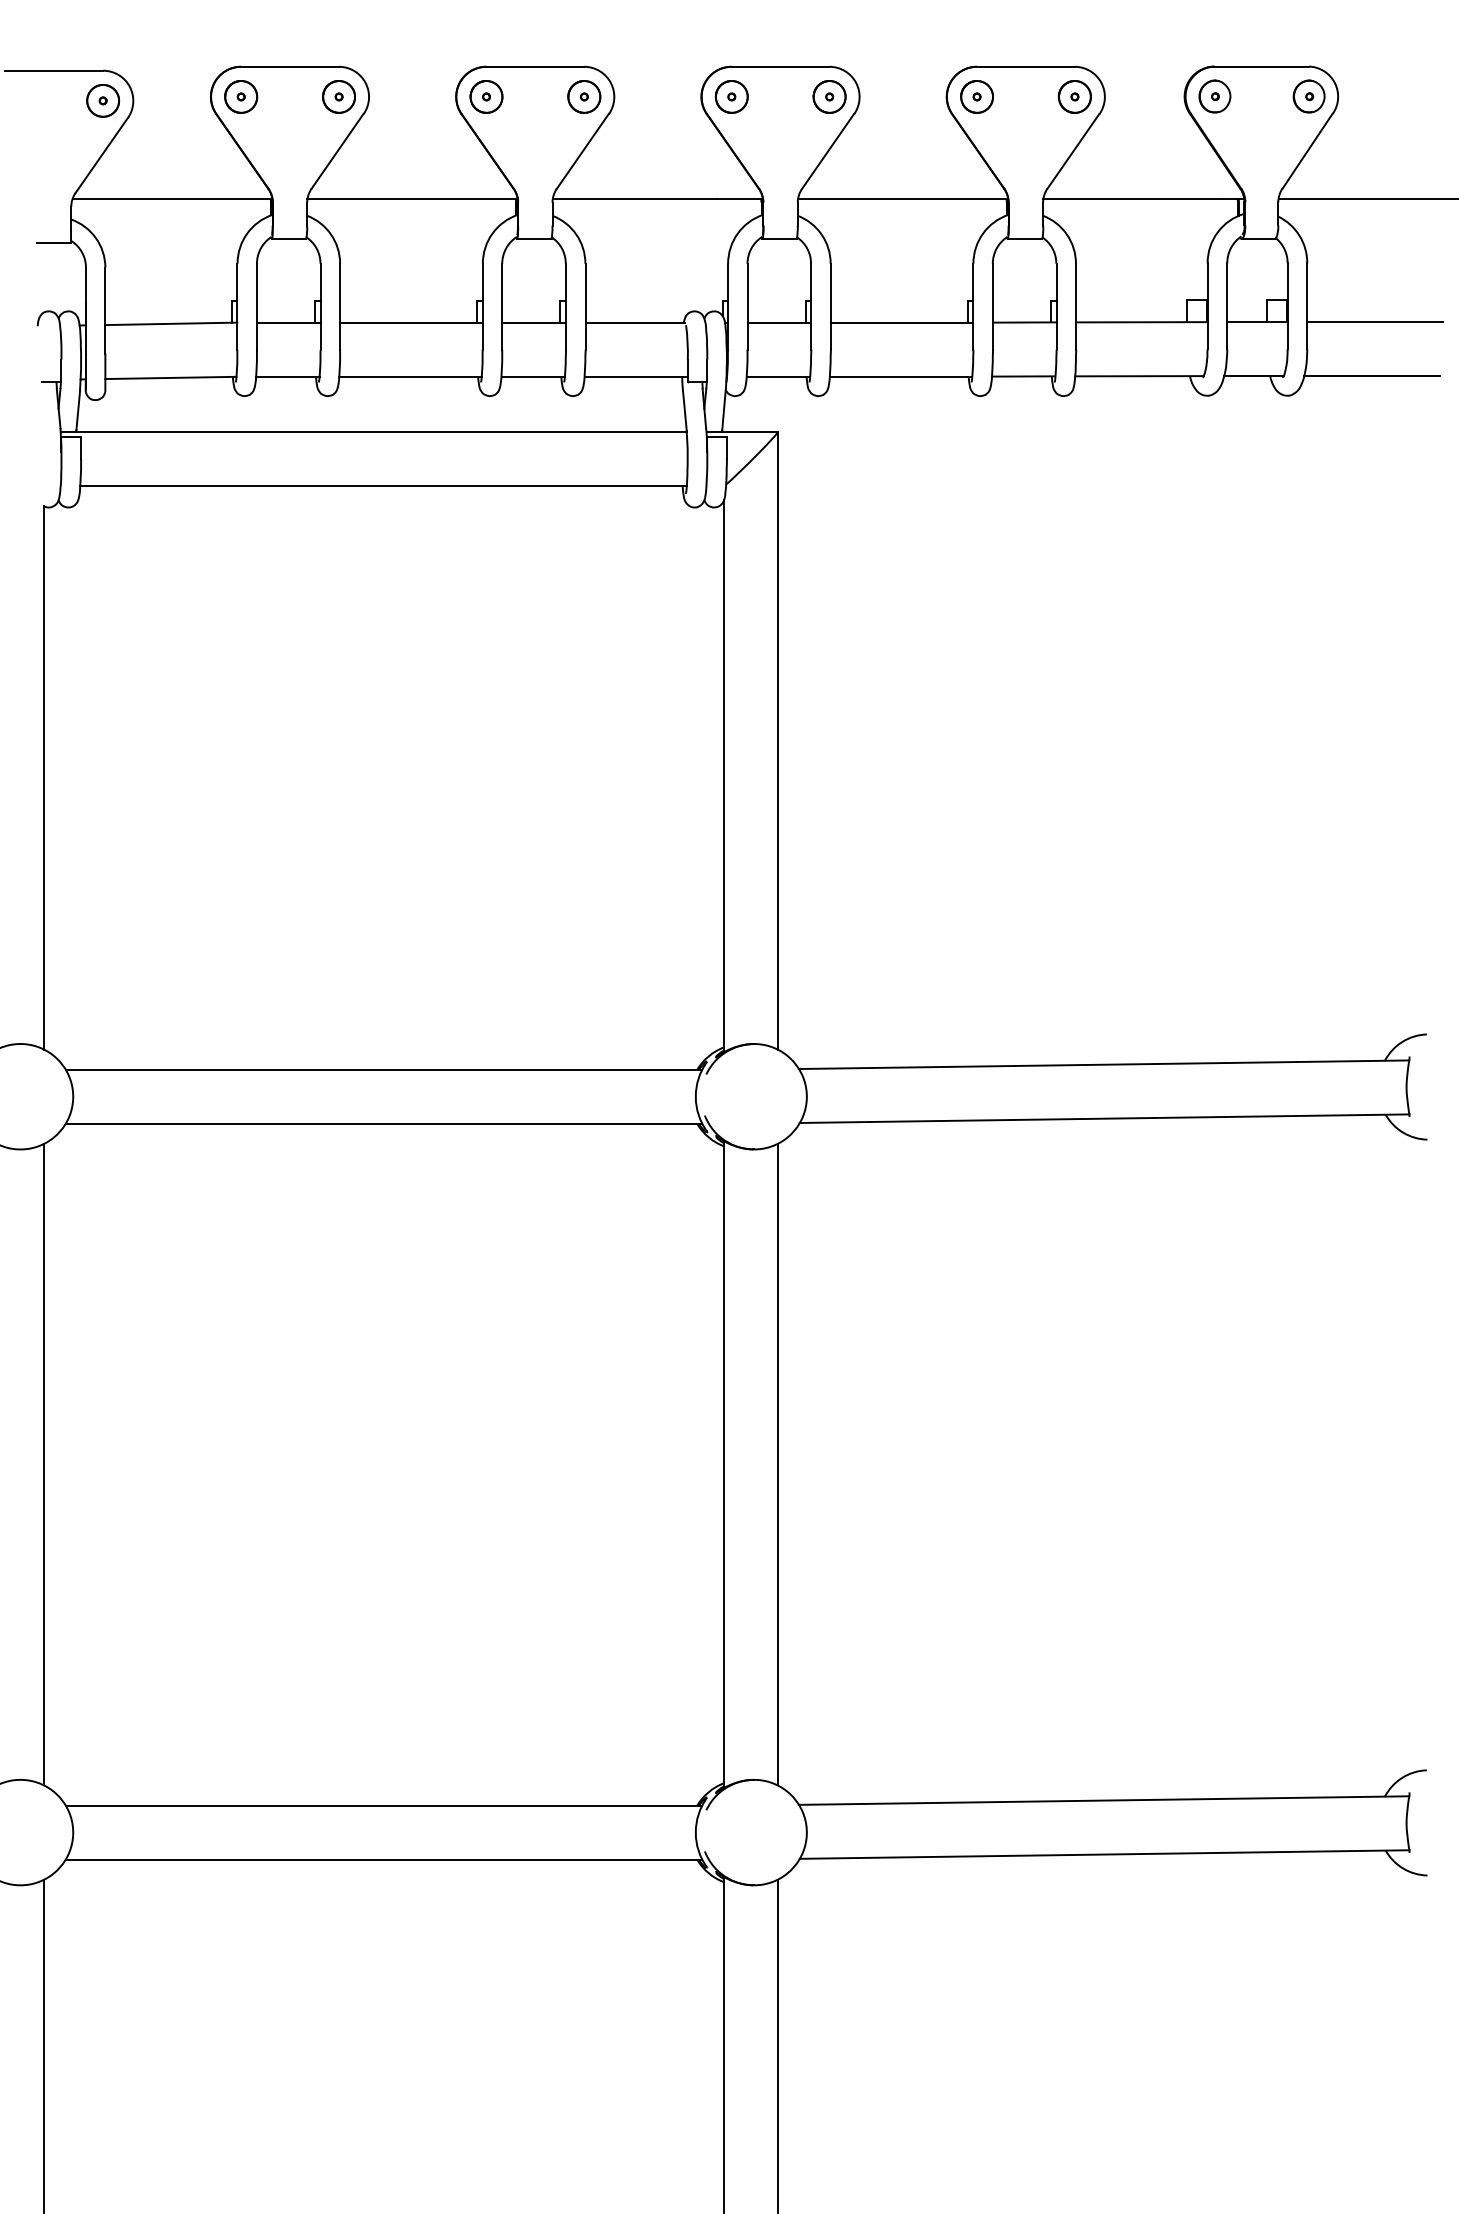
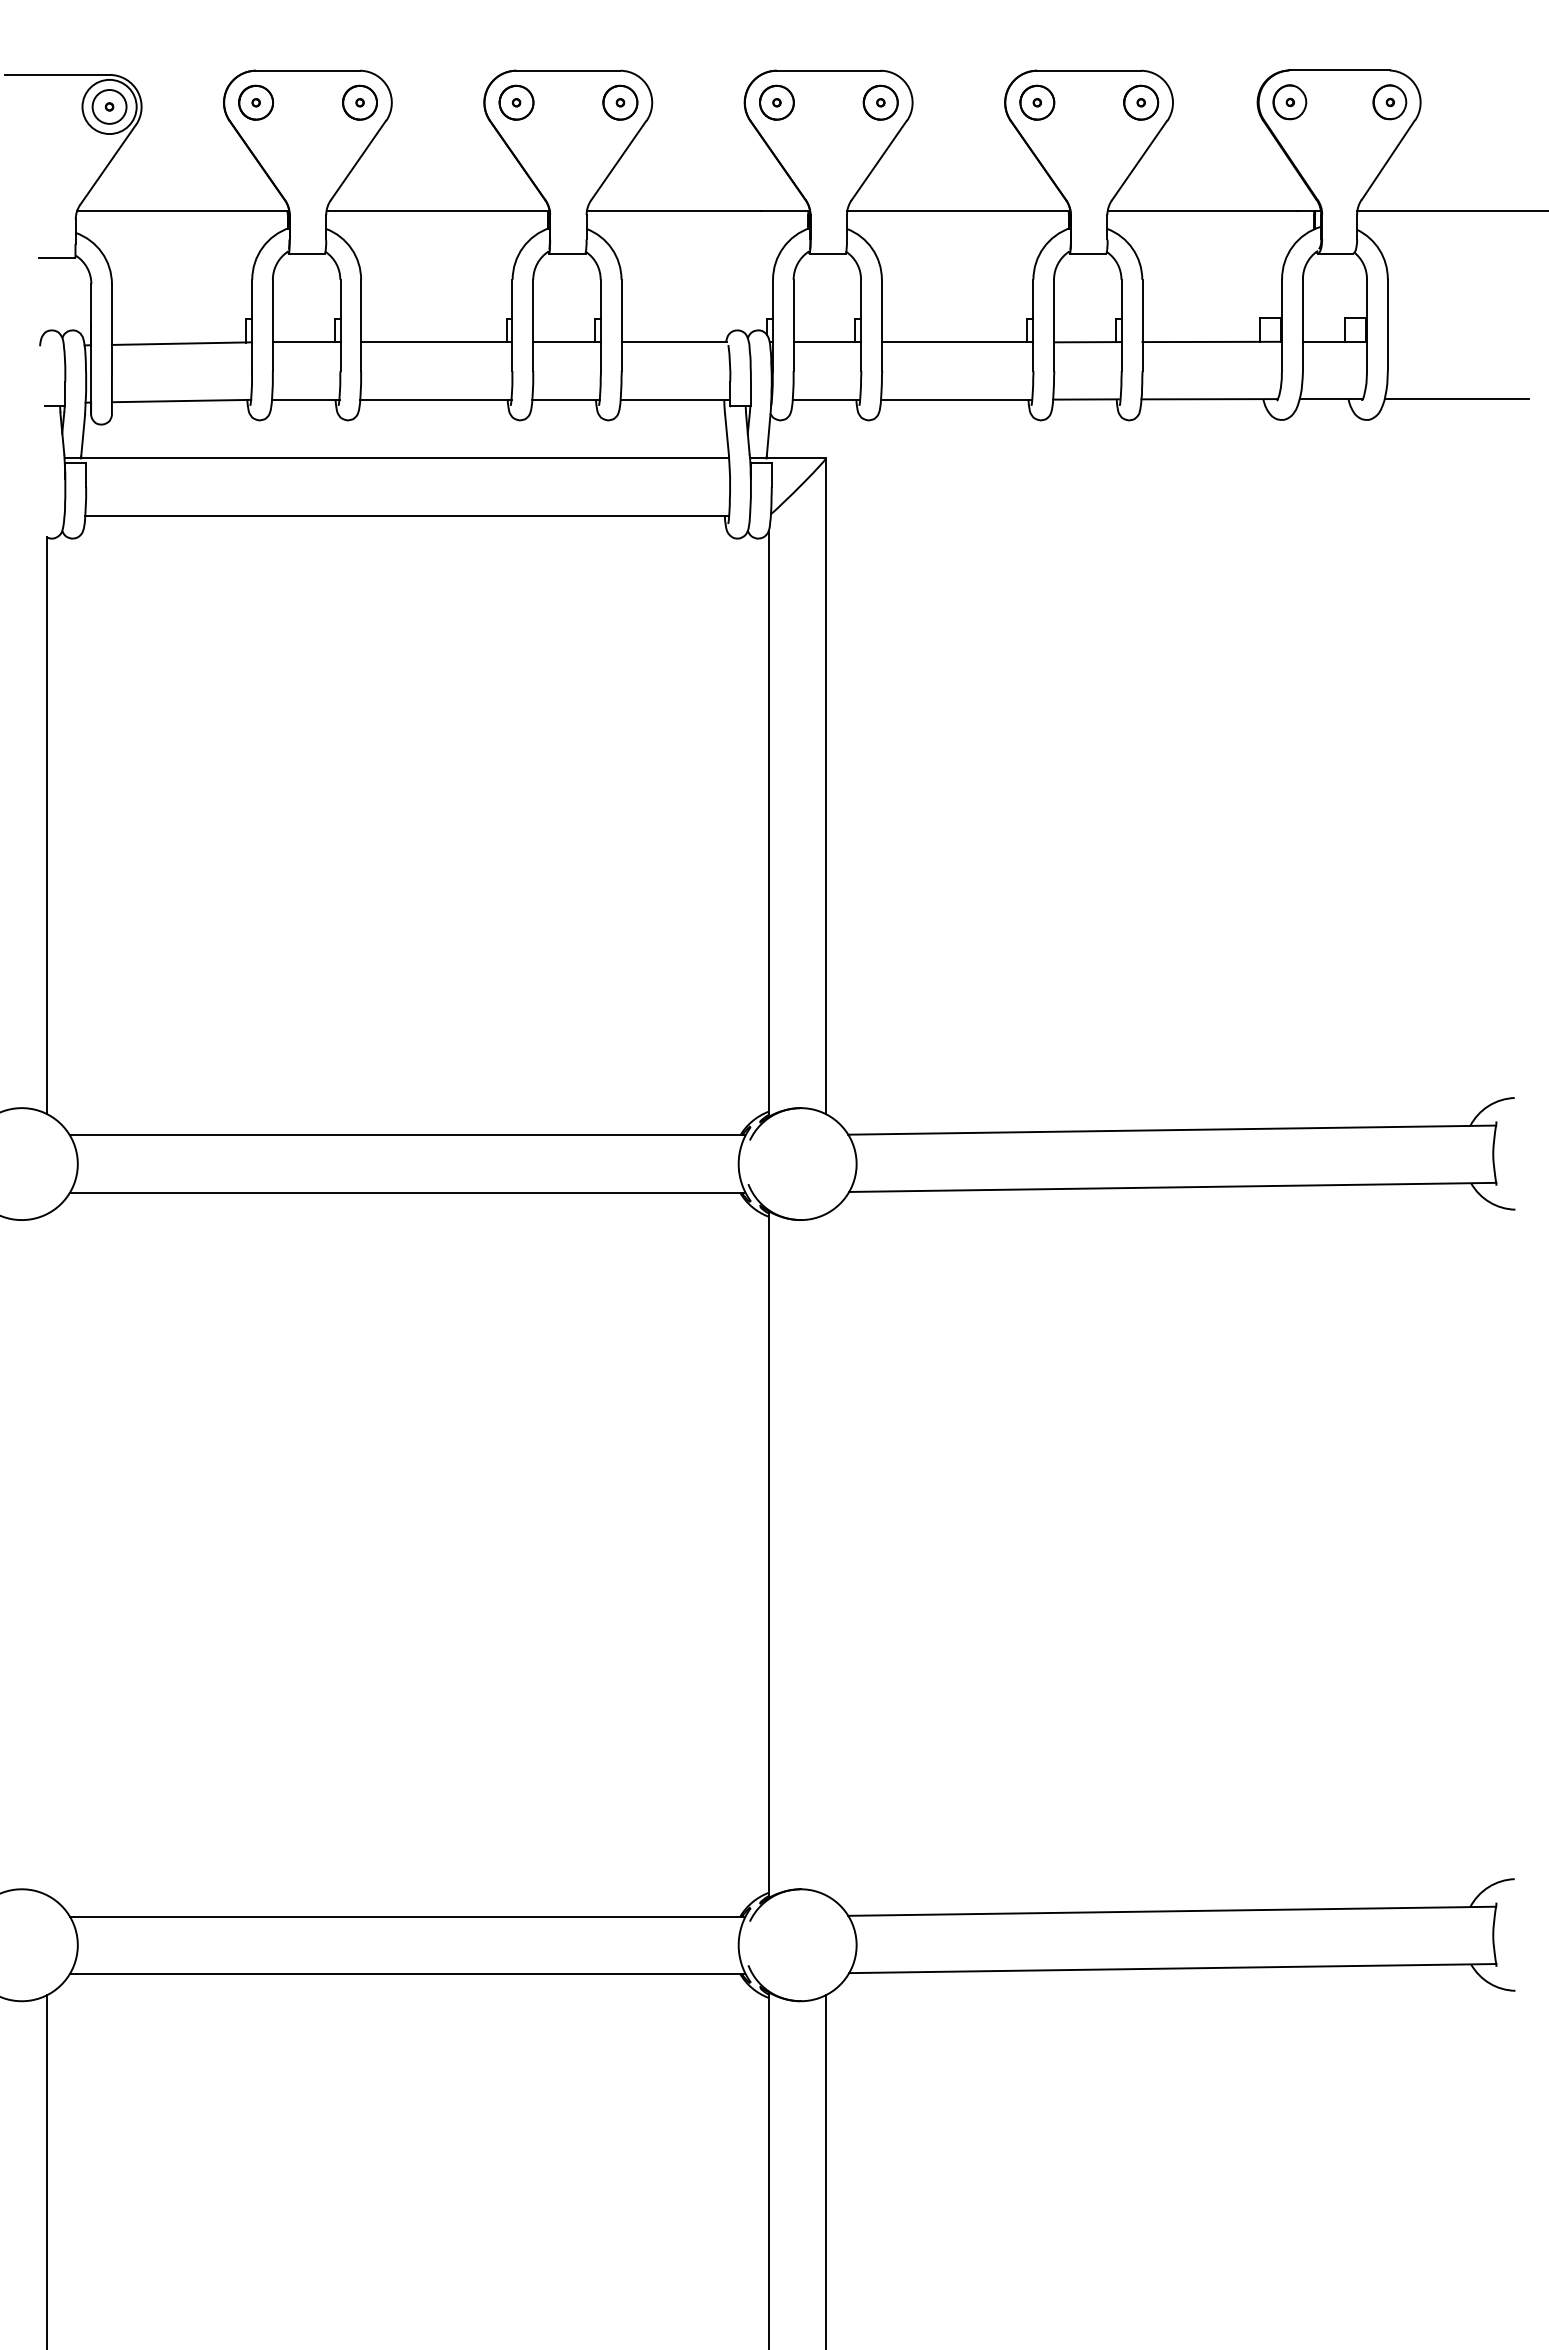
circle: (103, 100) -> (109, 106), size x1.6
line: (1374, 321) -> (1459, 341), removed
line: (43, 1464) -> (46, 1554), removed
line: (777, 1464) -> (825, 1554), removed

